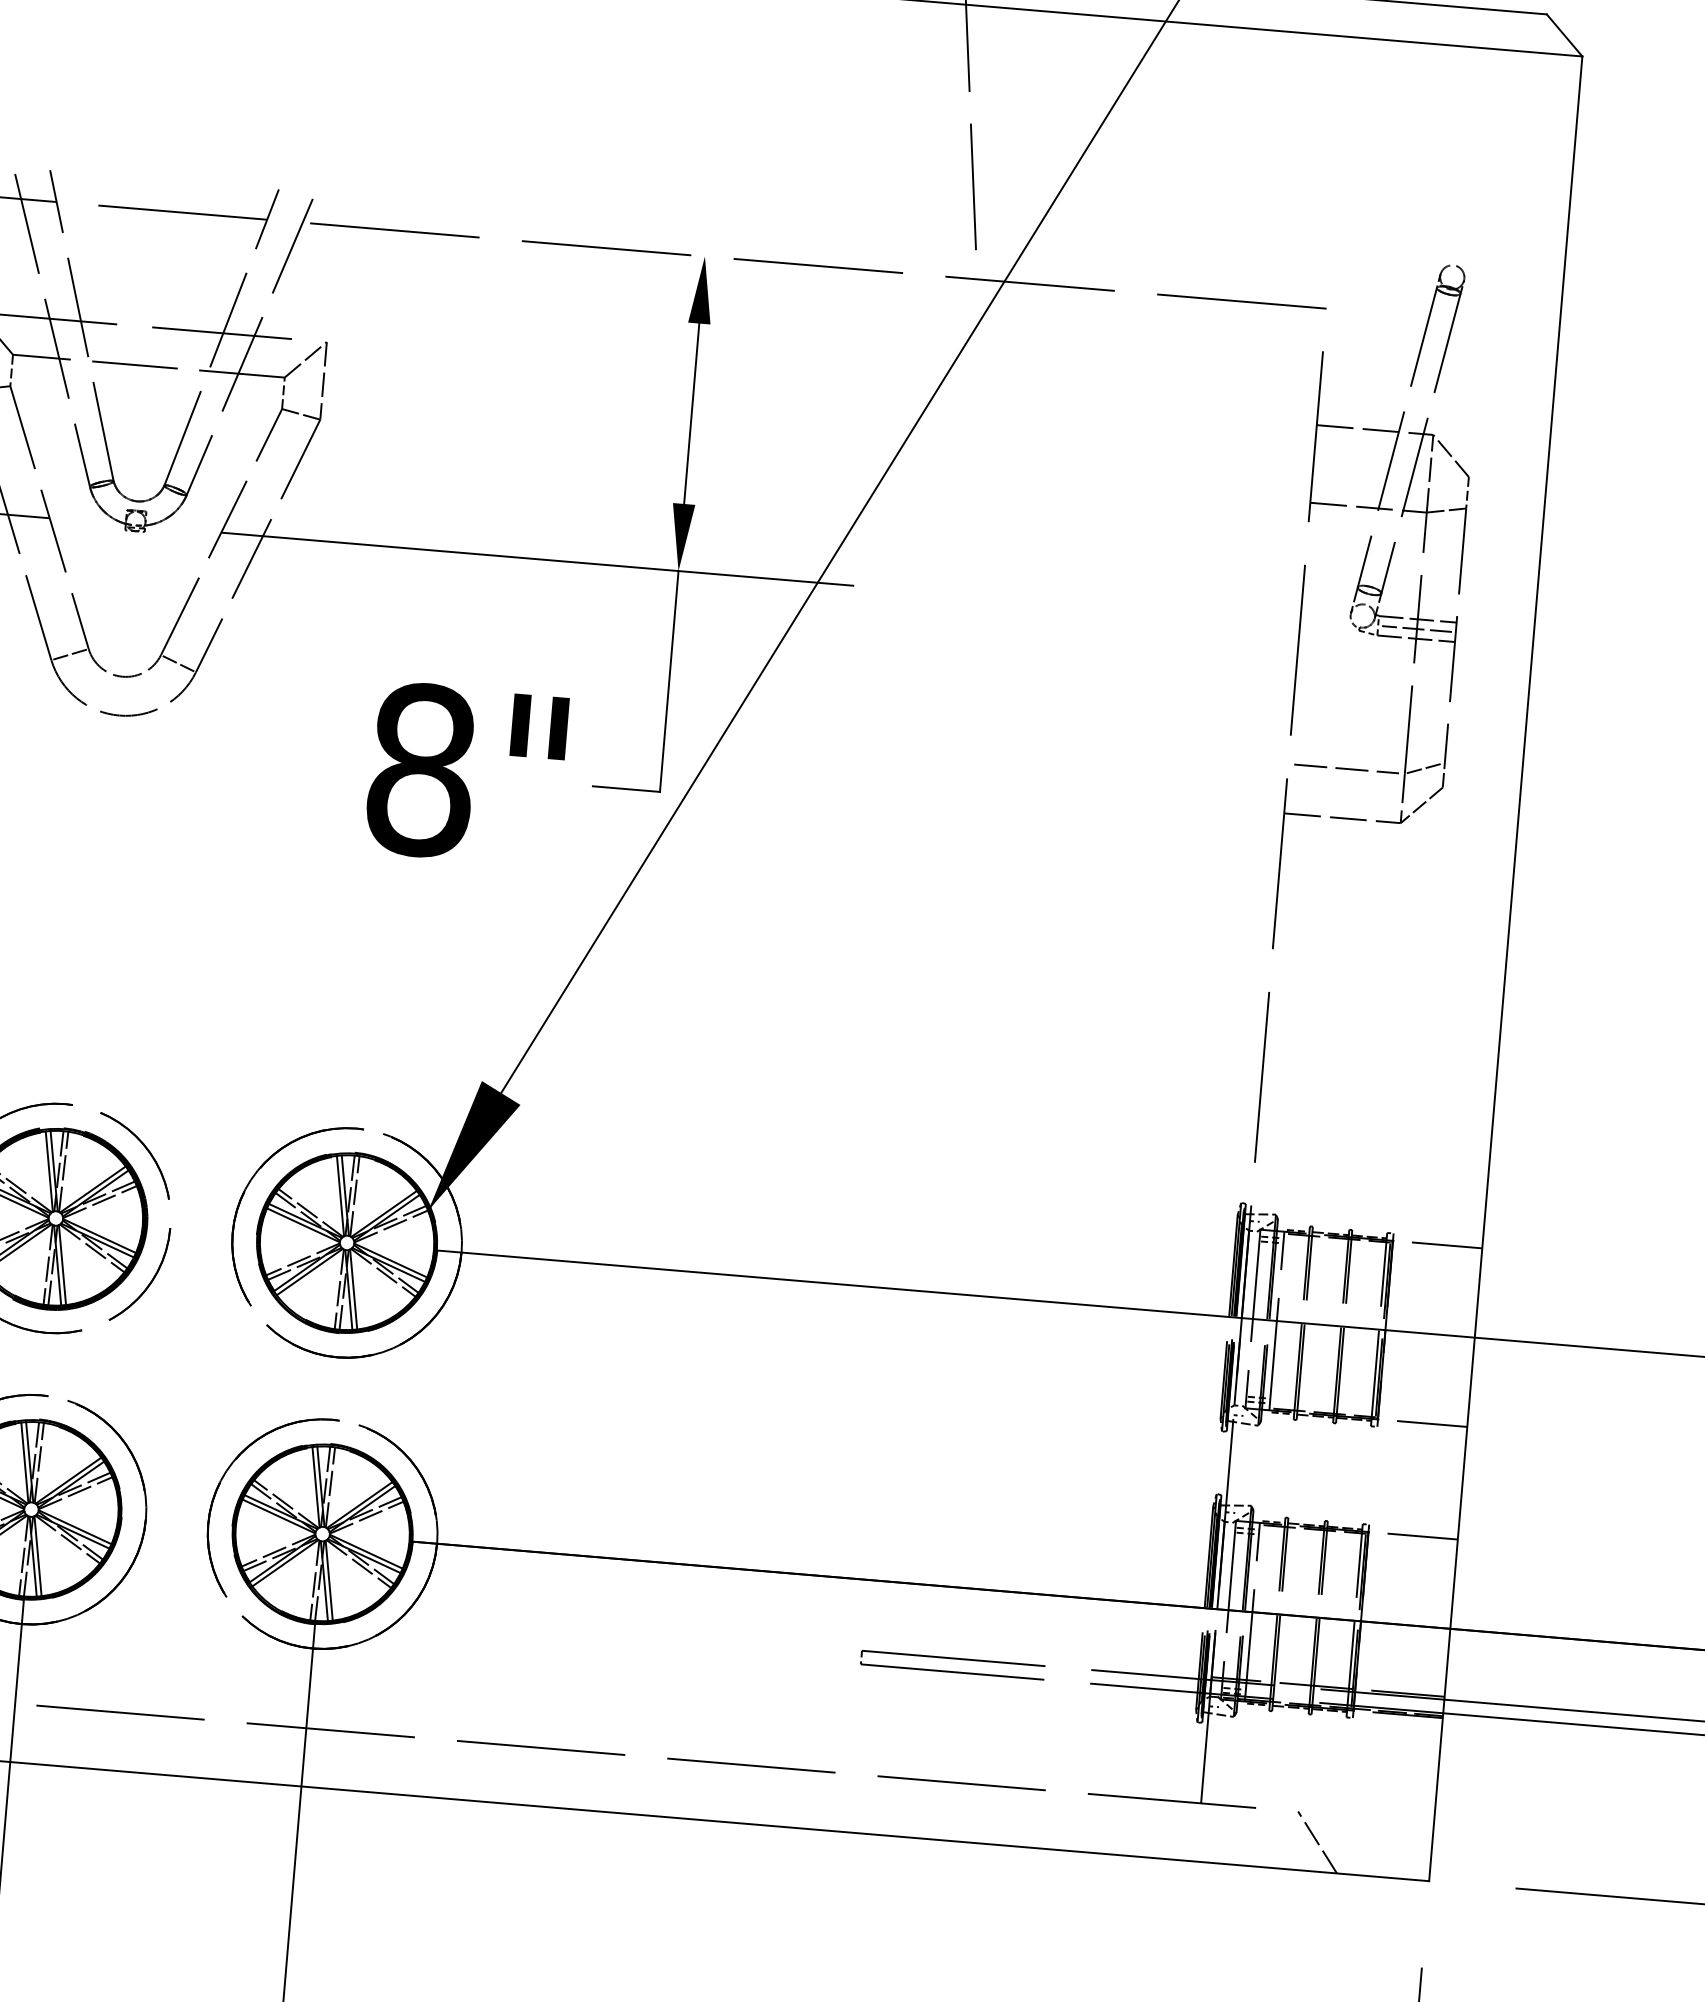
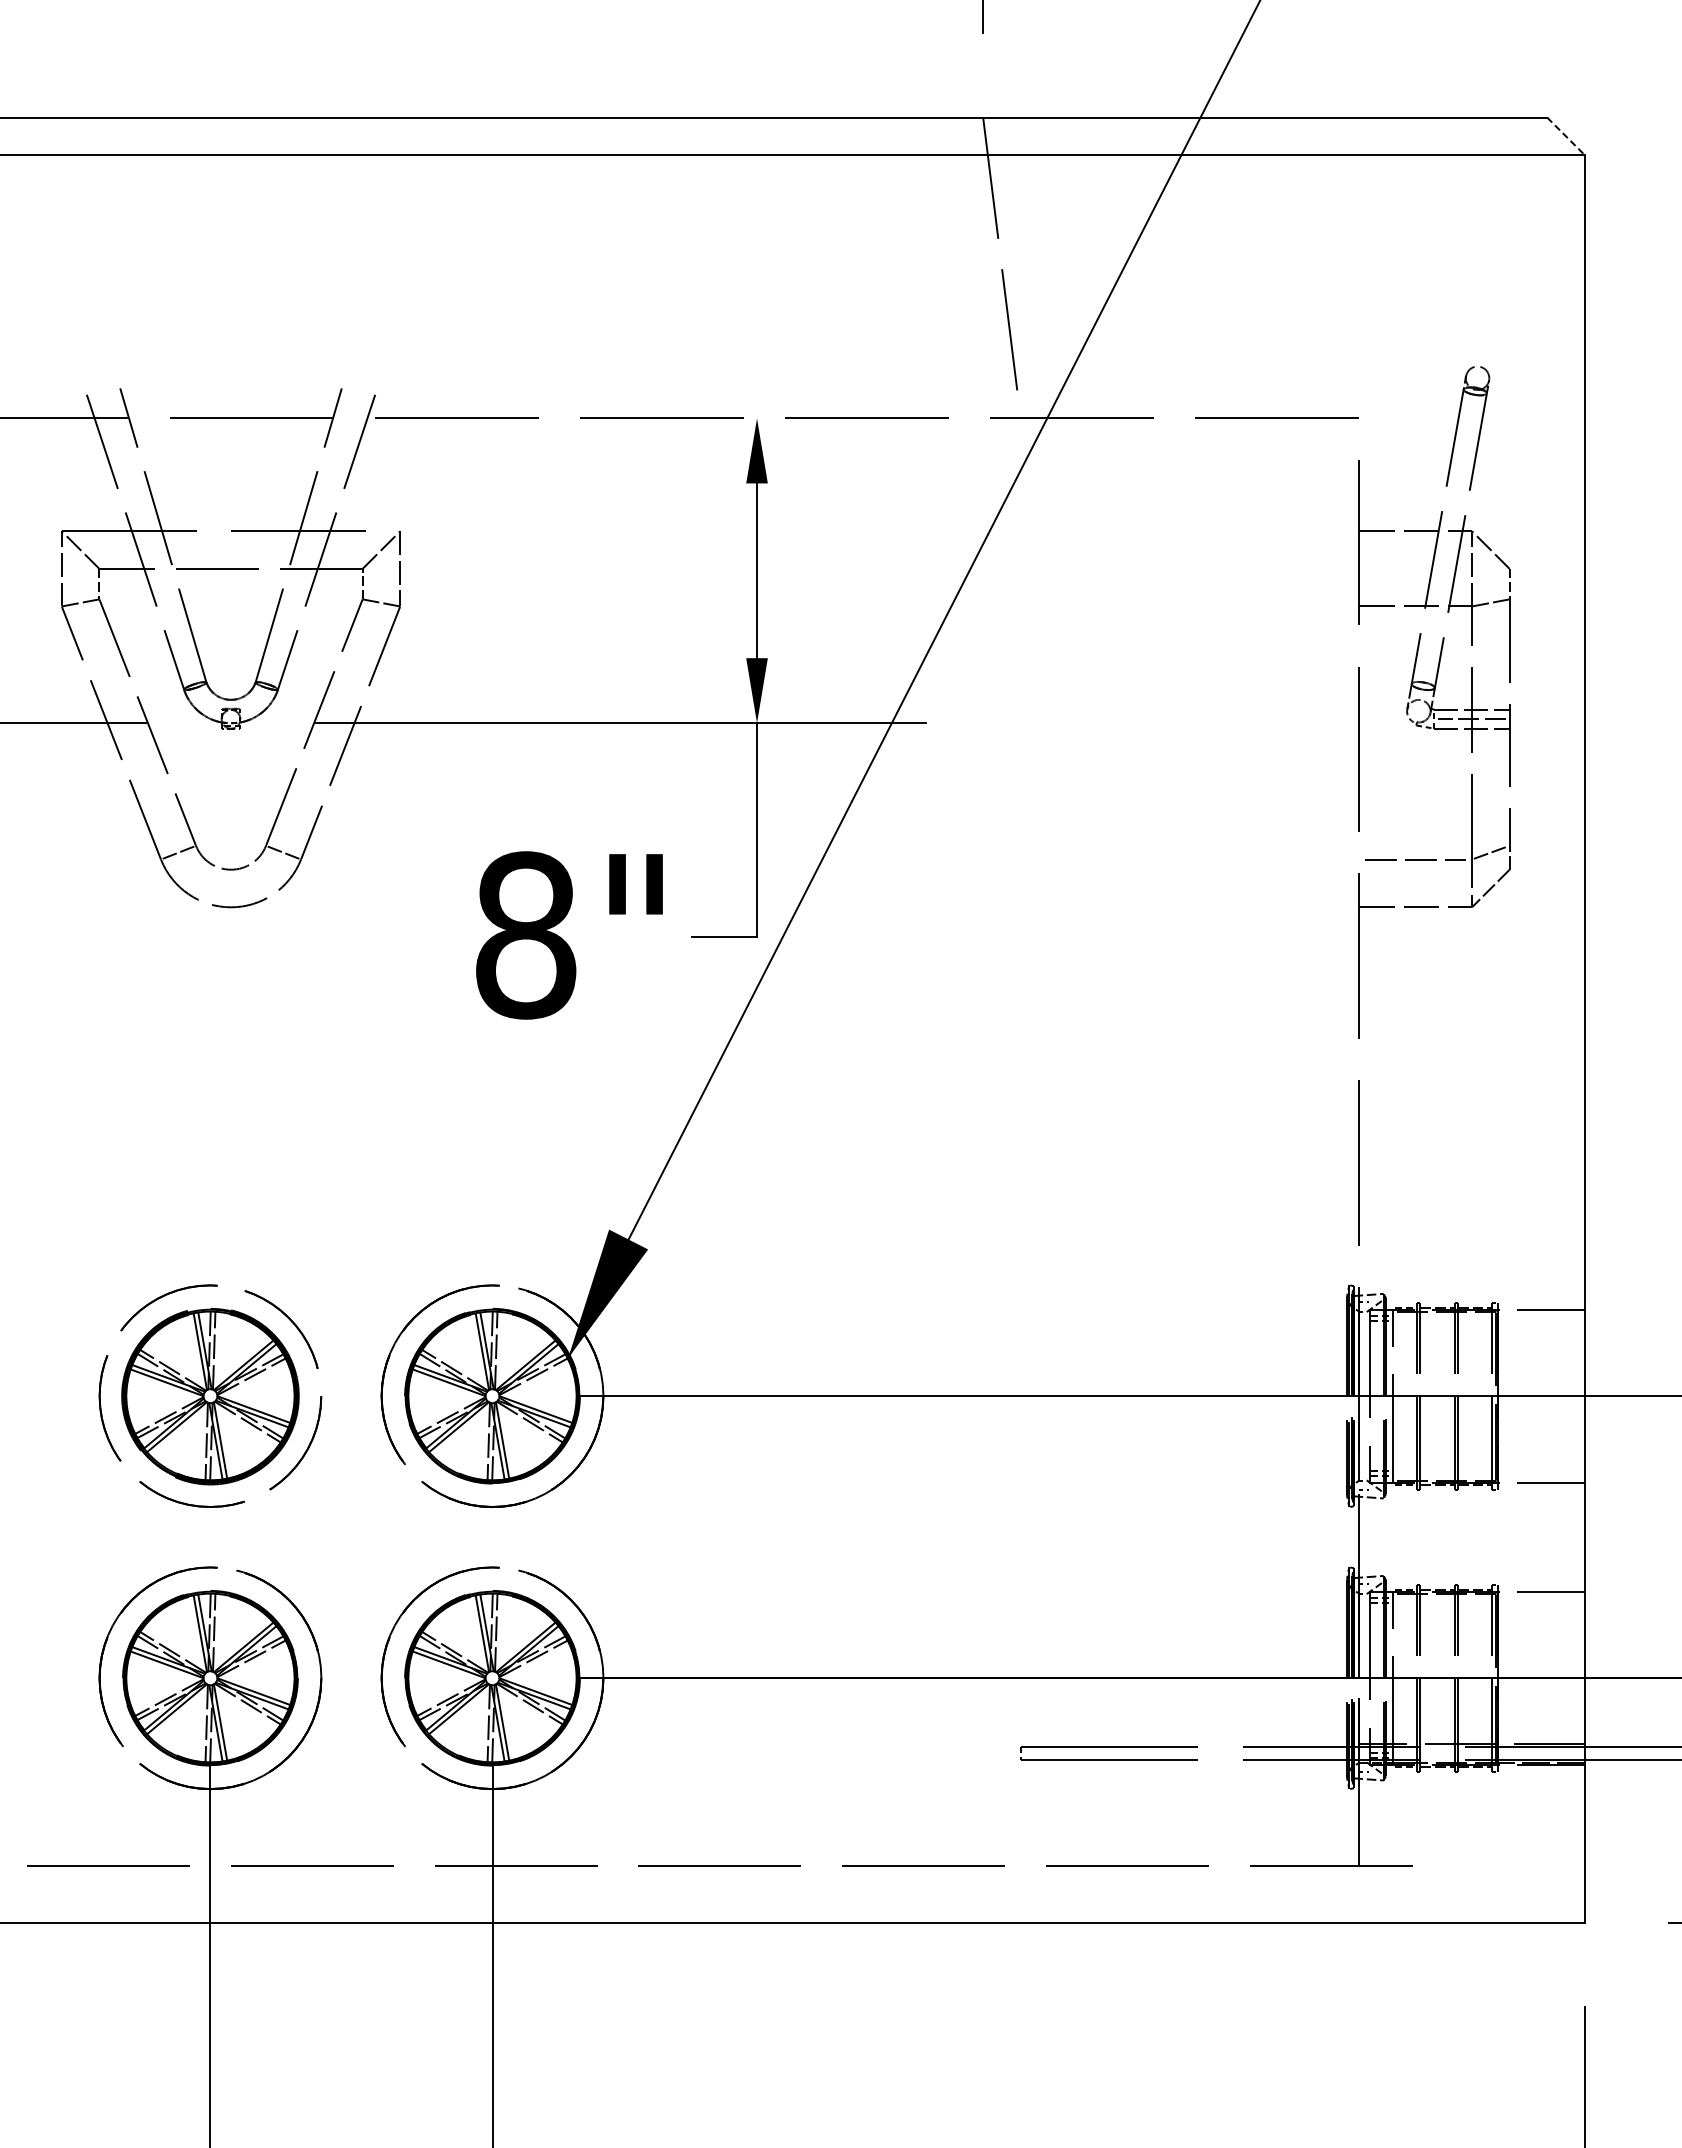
line: (1565, 35) -> (1566, 136), solid -> dashed
line: (1317, 1842) -> (1474, 1894), removed

